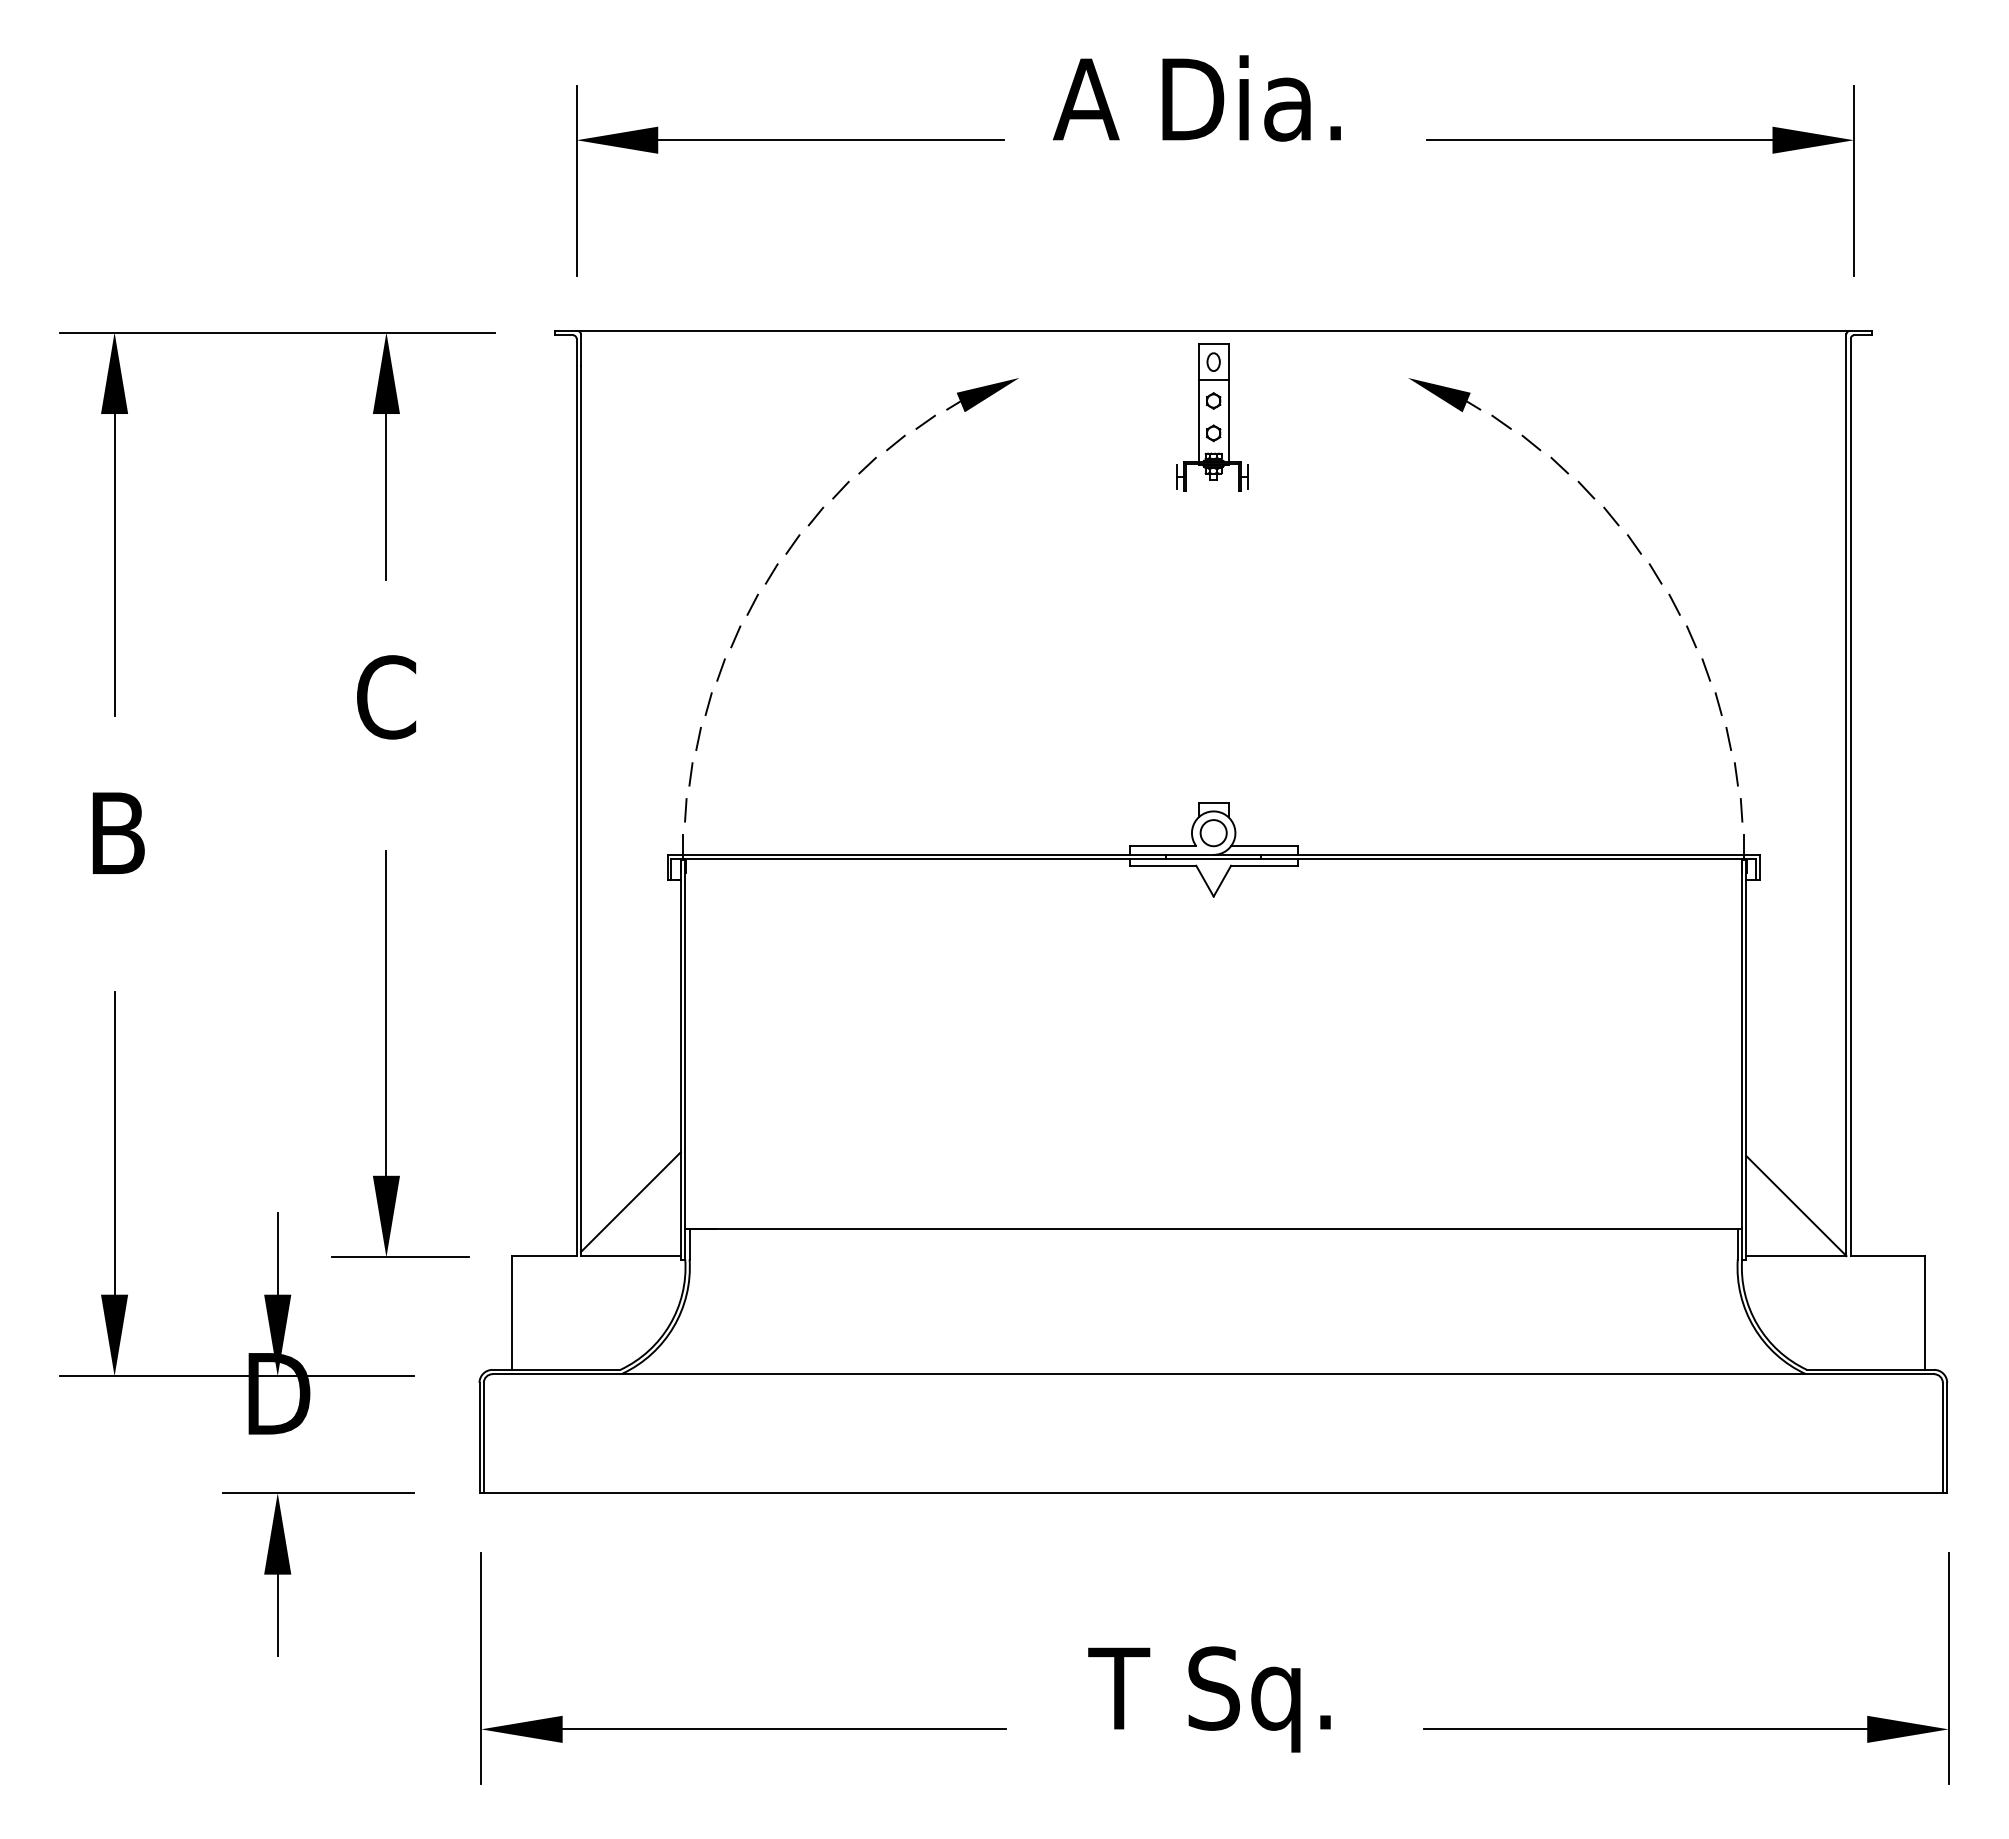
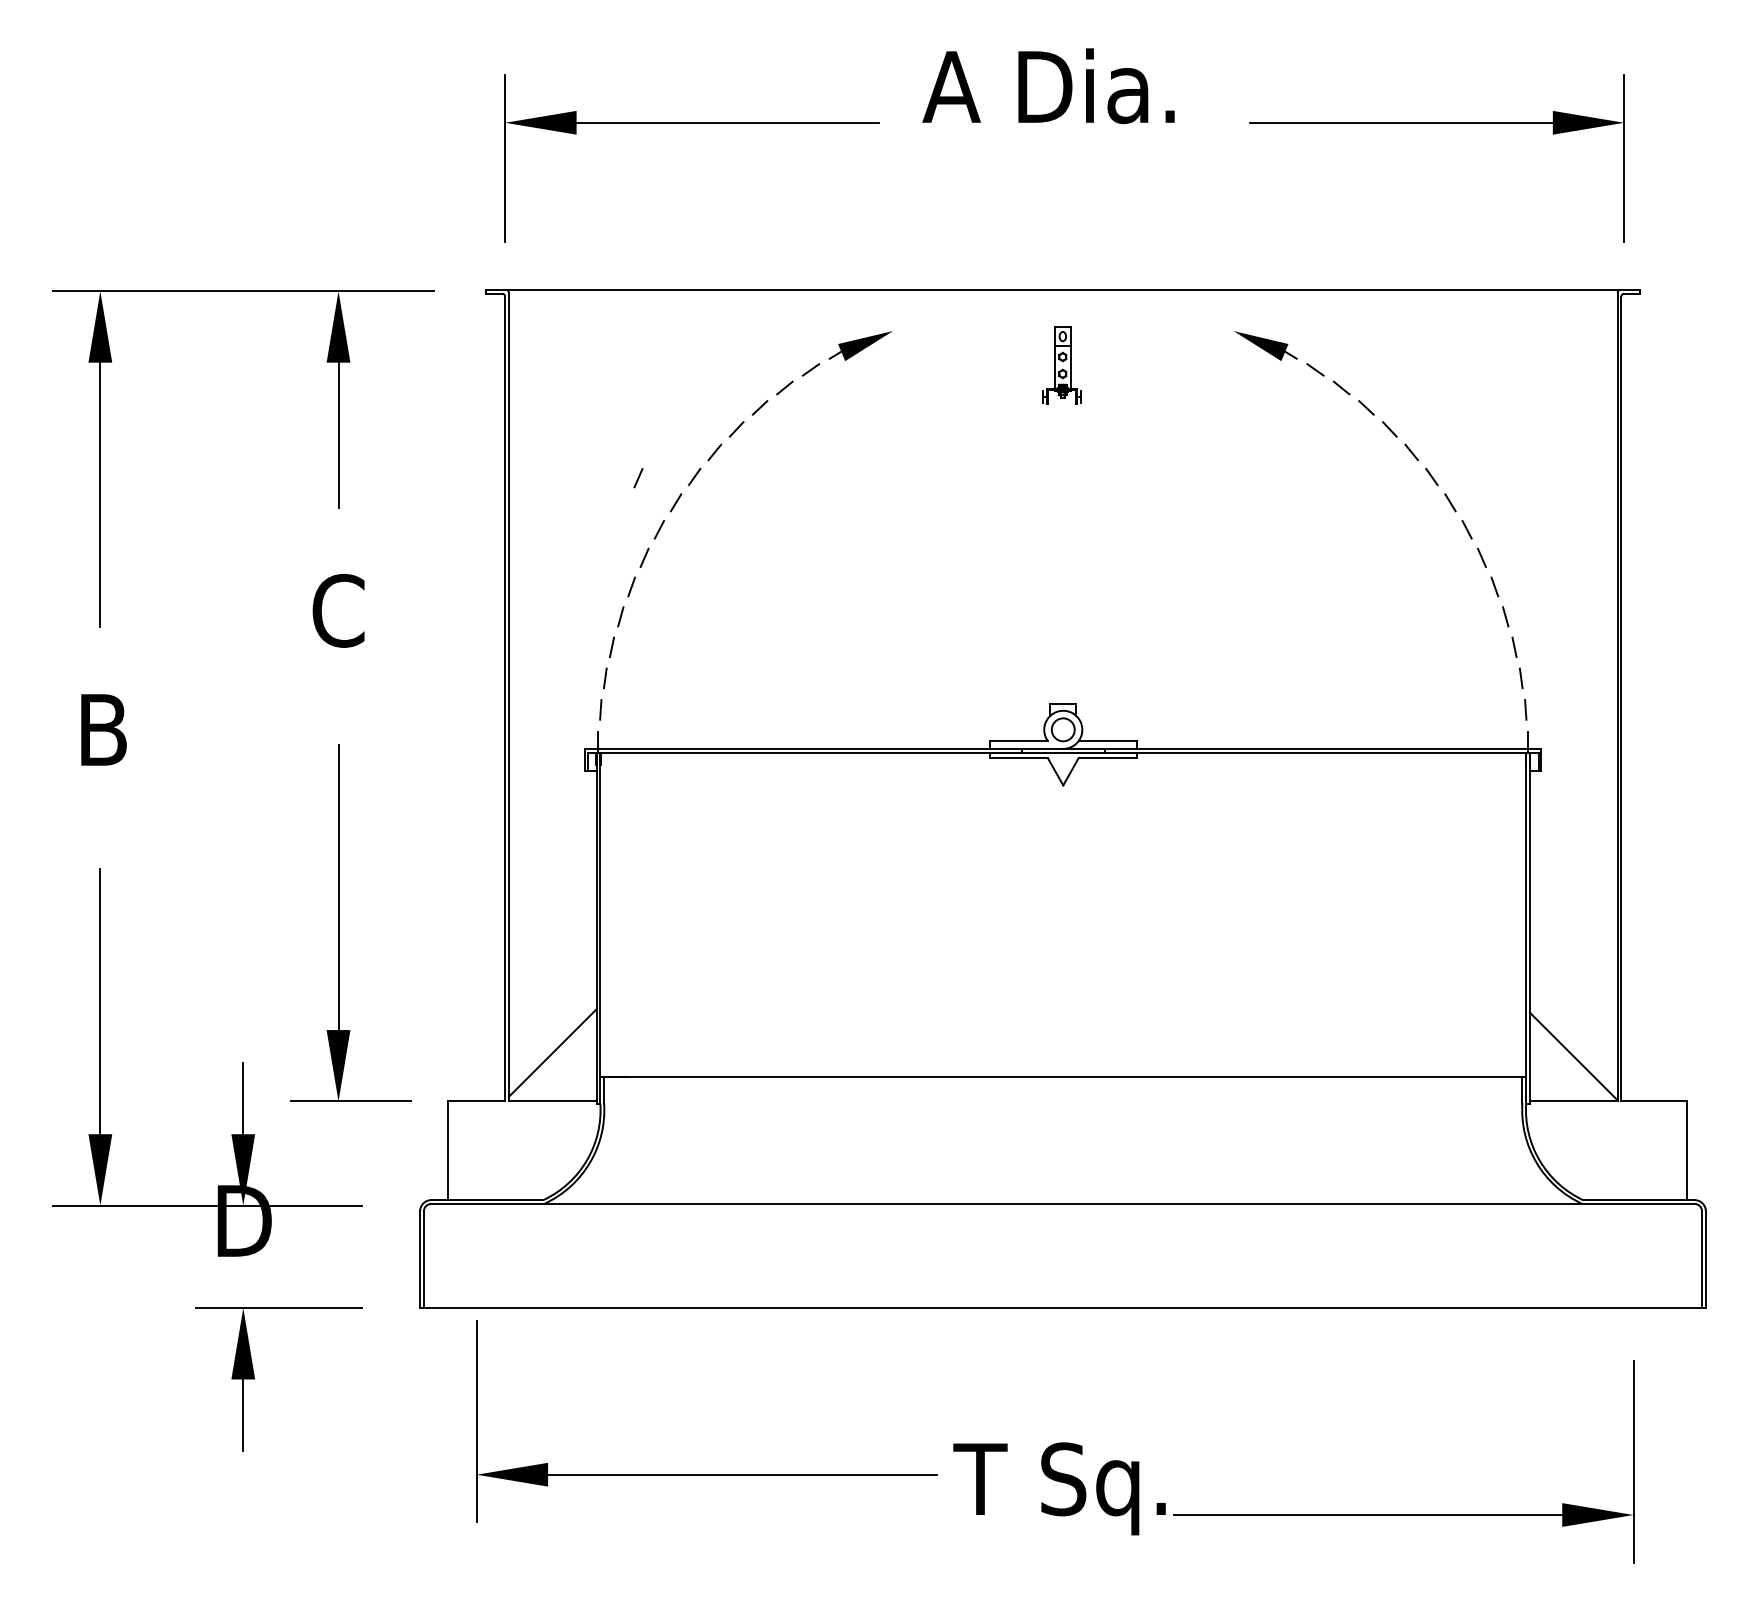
part: (1212, 417) -> (1062, 365), size x0.6
line: (728, 545) -> (638, 477), added
part: (743, 1728) -> (706, 1473), moved
part: (1686, 1728) -> (1403, 1514), moved

